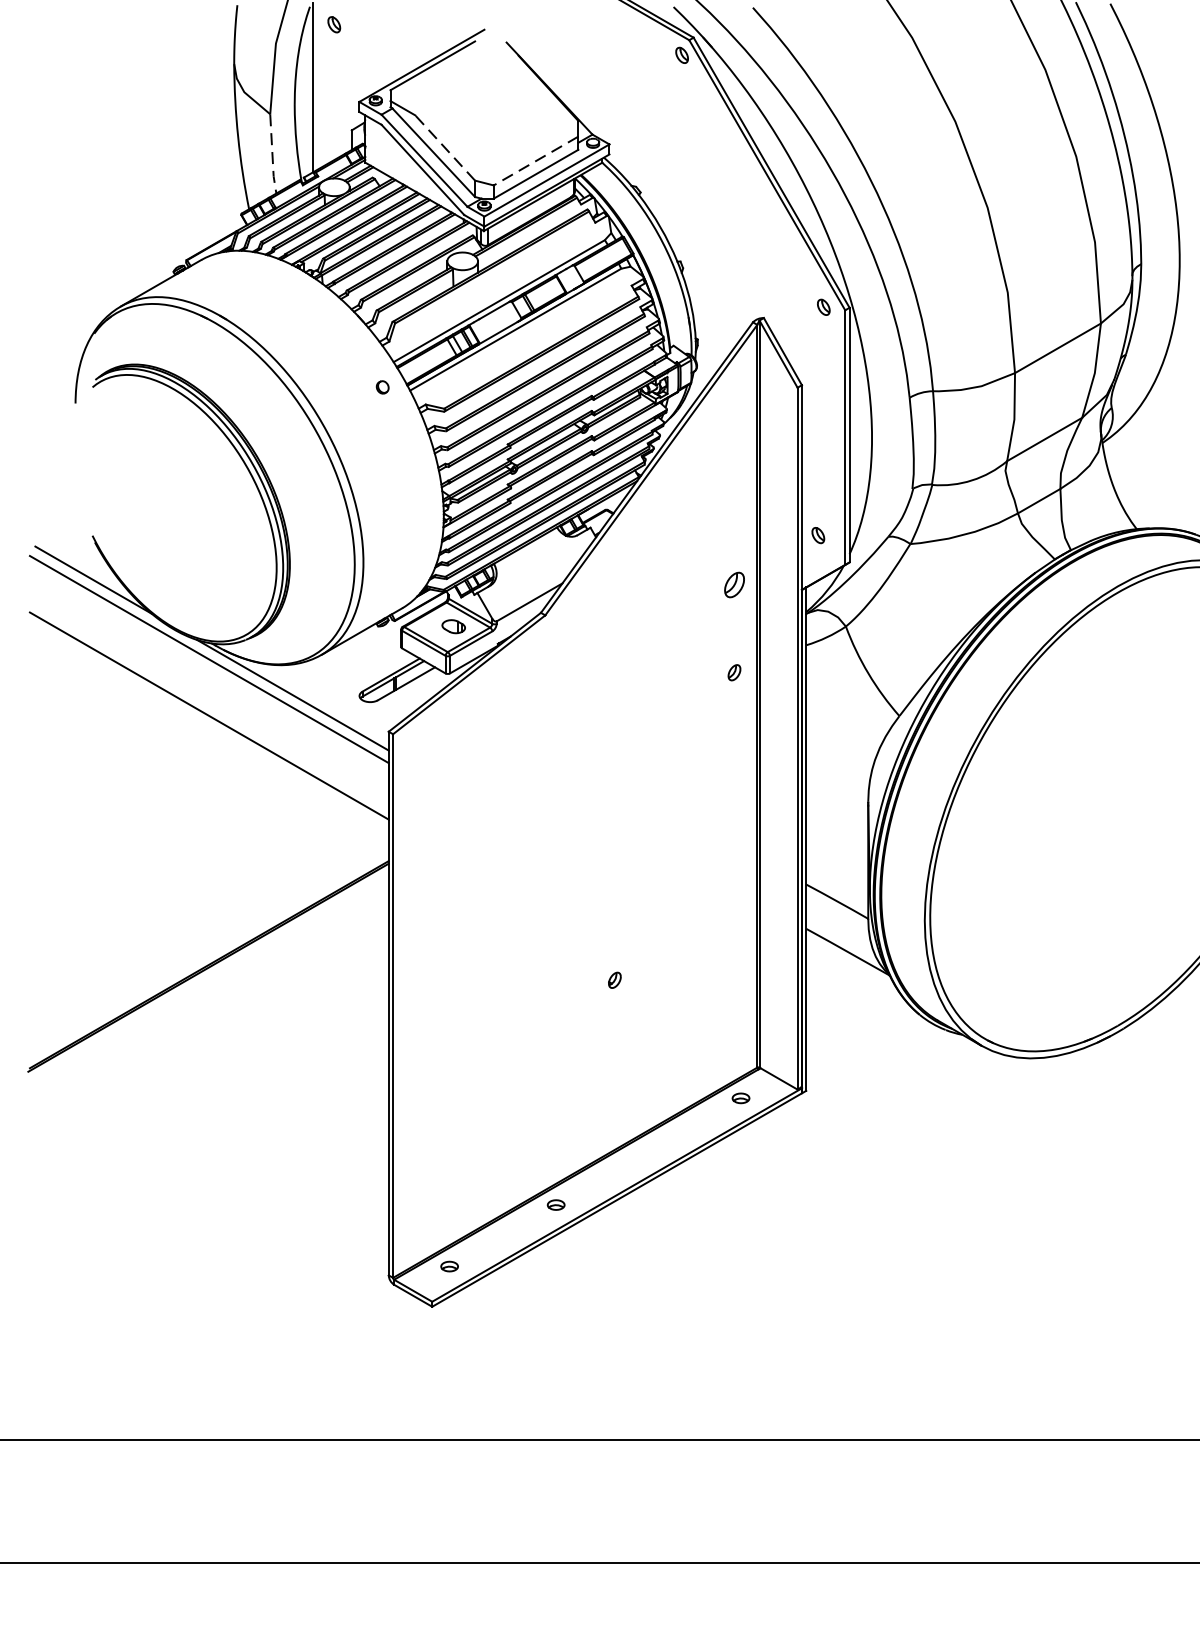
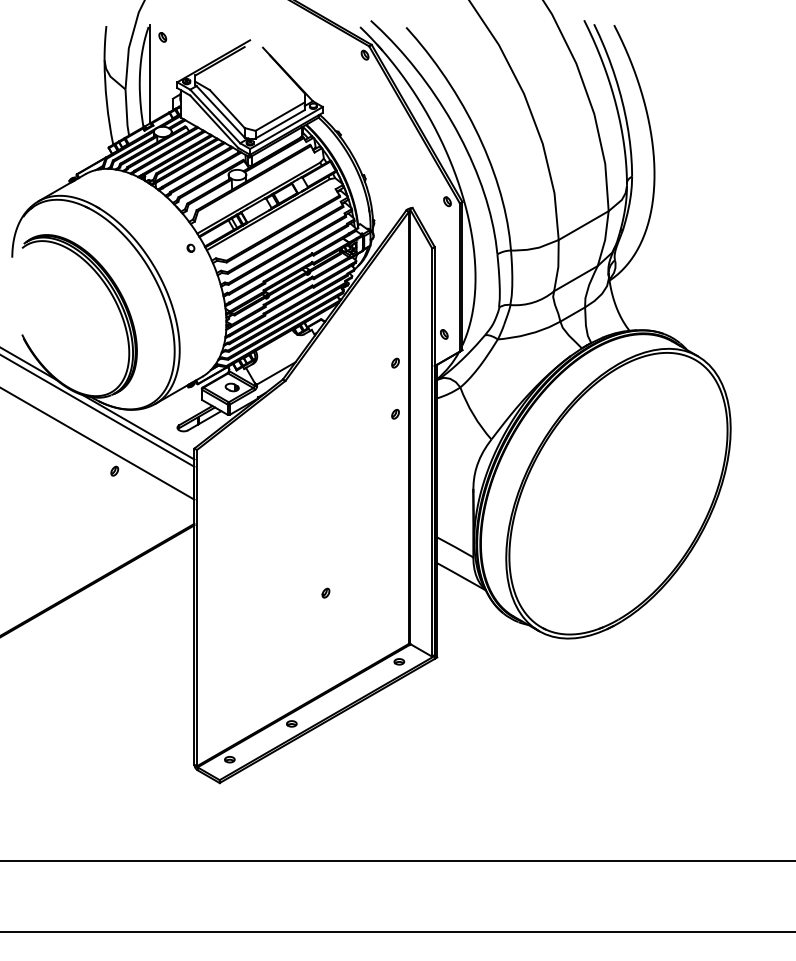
line: (445, 148) -> (227, 109), dashed -> solid
line: (271, 155) -> (126, 113), dashed -> solid
line: (534, 160) -> (279, 116), dashed -> solid
part: (734, 583) -> (395, 362), size x0.62
part: (251, 769) -> (114, 470), added

